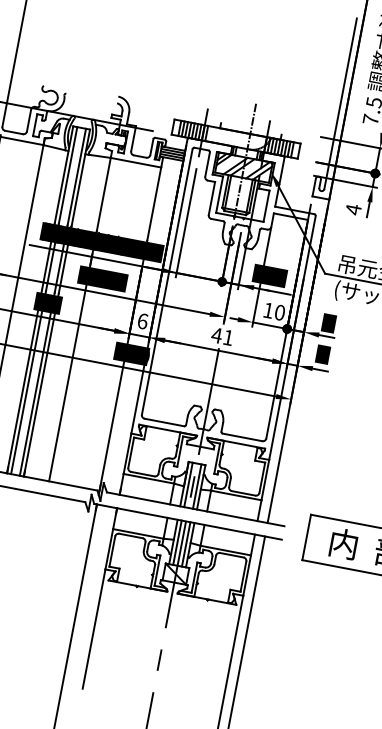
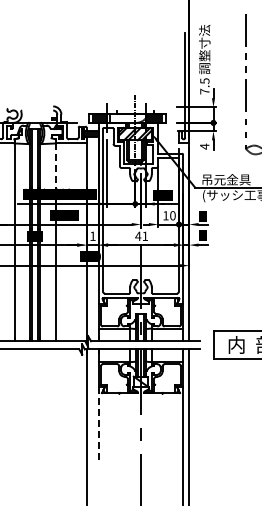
line: (103, 195) -> (55, 166), solid -> dashed
text: (142, 319) -> (92, 235), 6 -> 1
line: (93, 629) -> (98, 423), solid -> dashed

